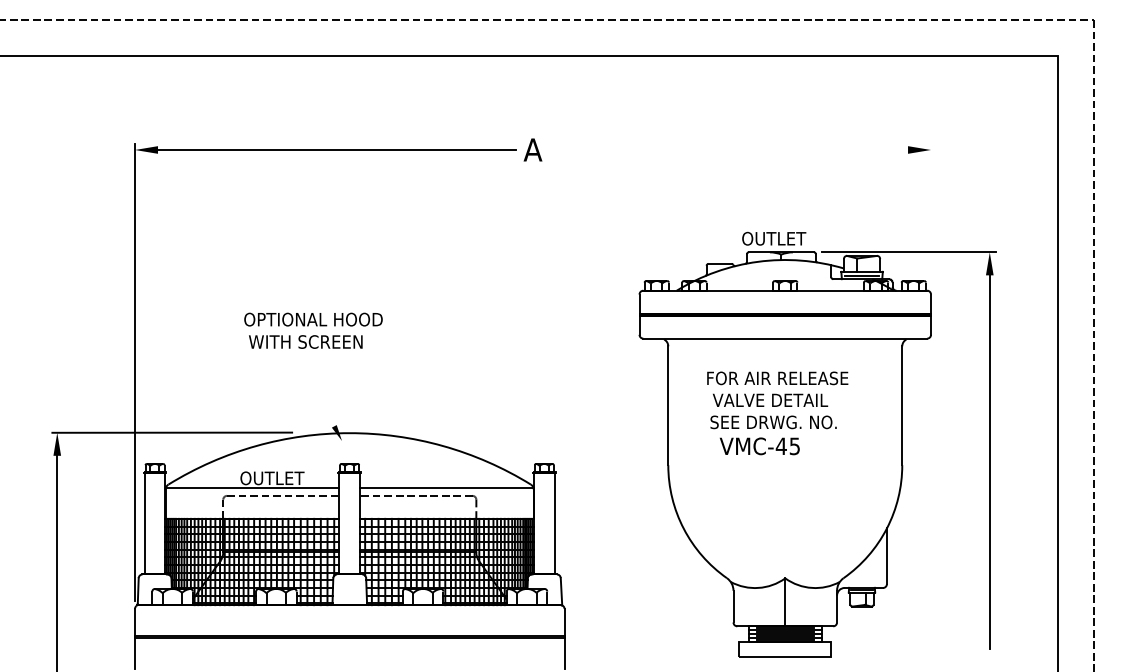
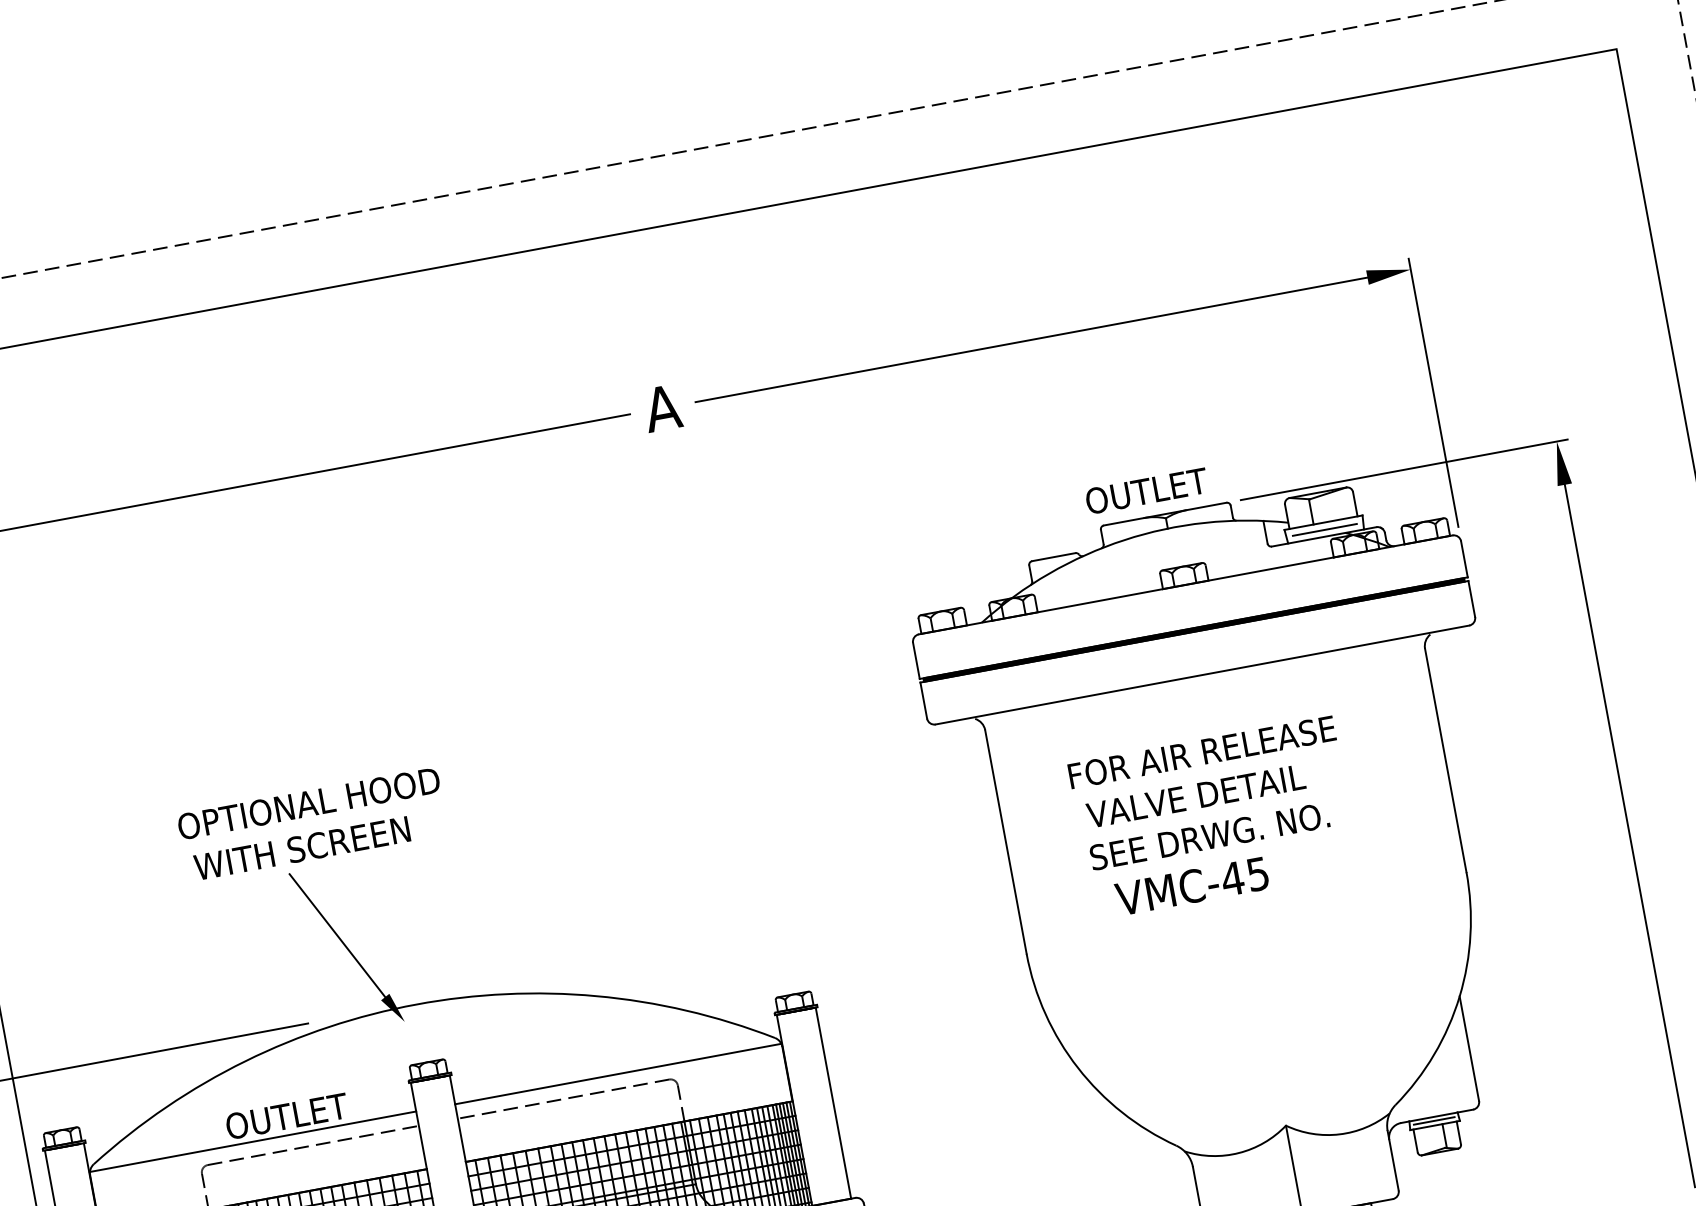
line: (729, 150) -> (1032, 340), added
line: (931, 215) -> (1434, 392), added
line: (315, 390) -> (337, 936), added

